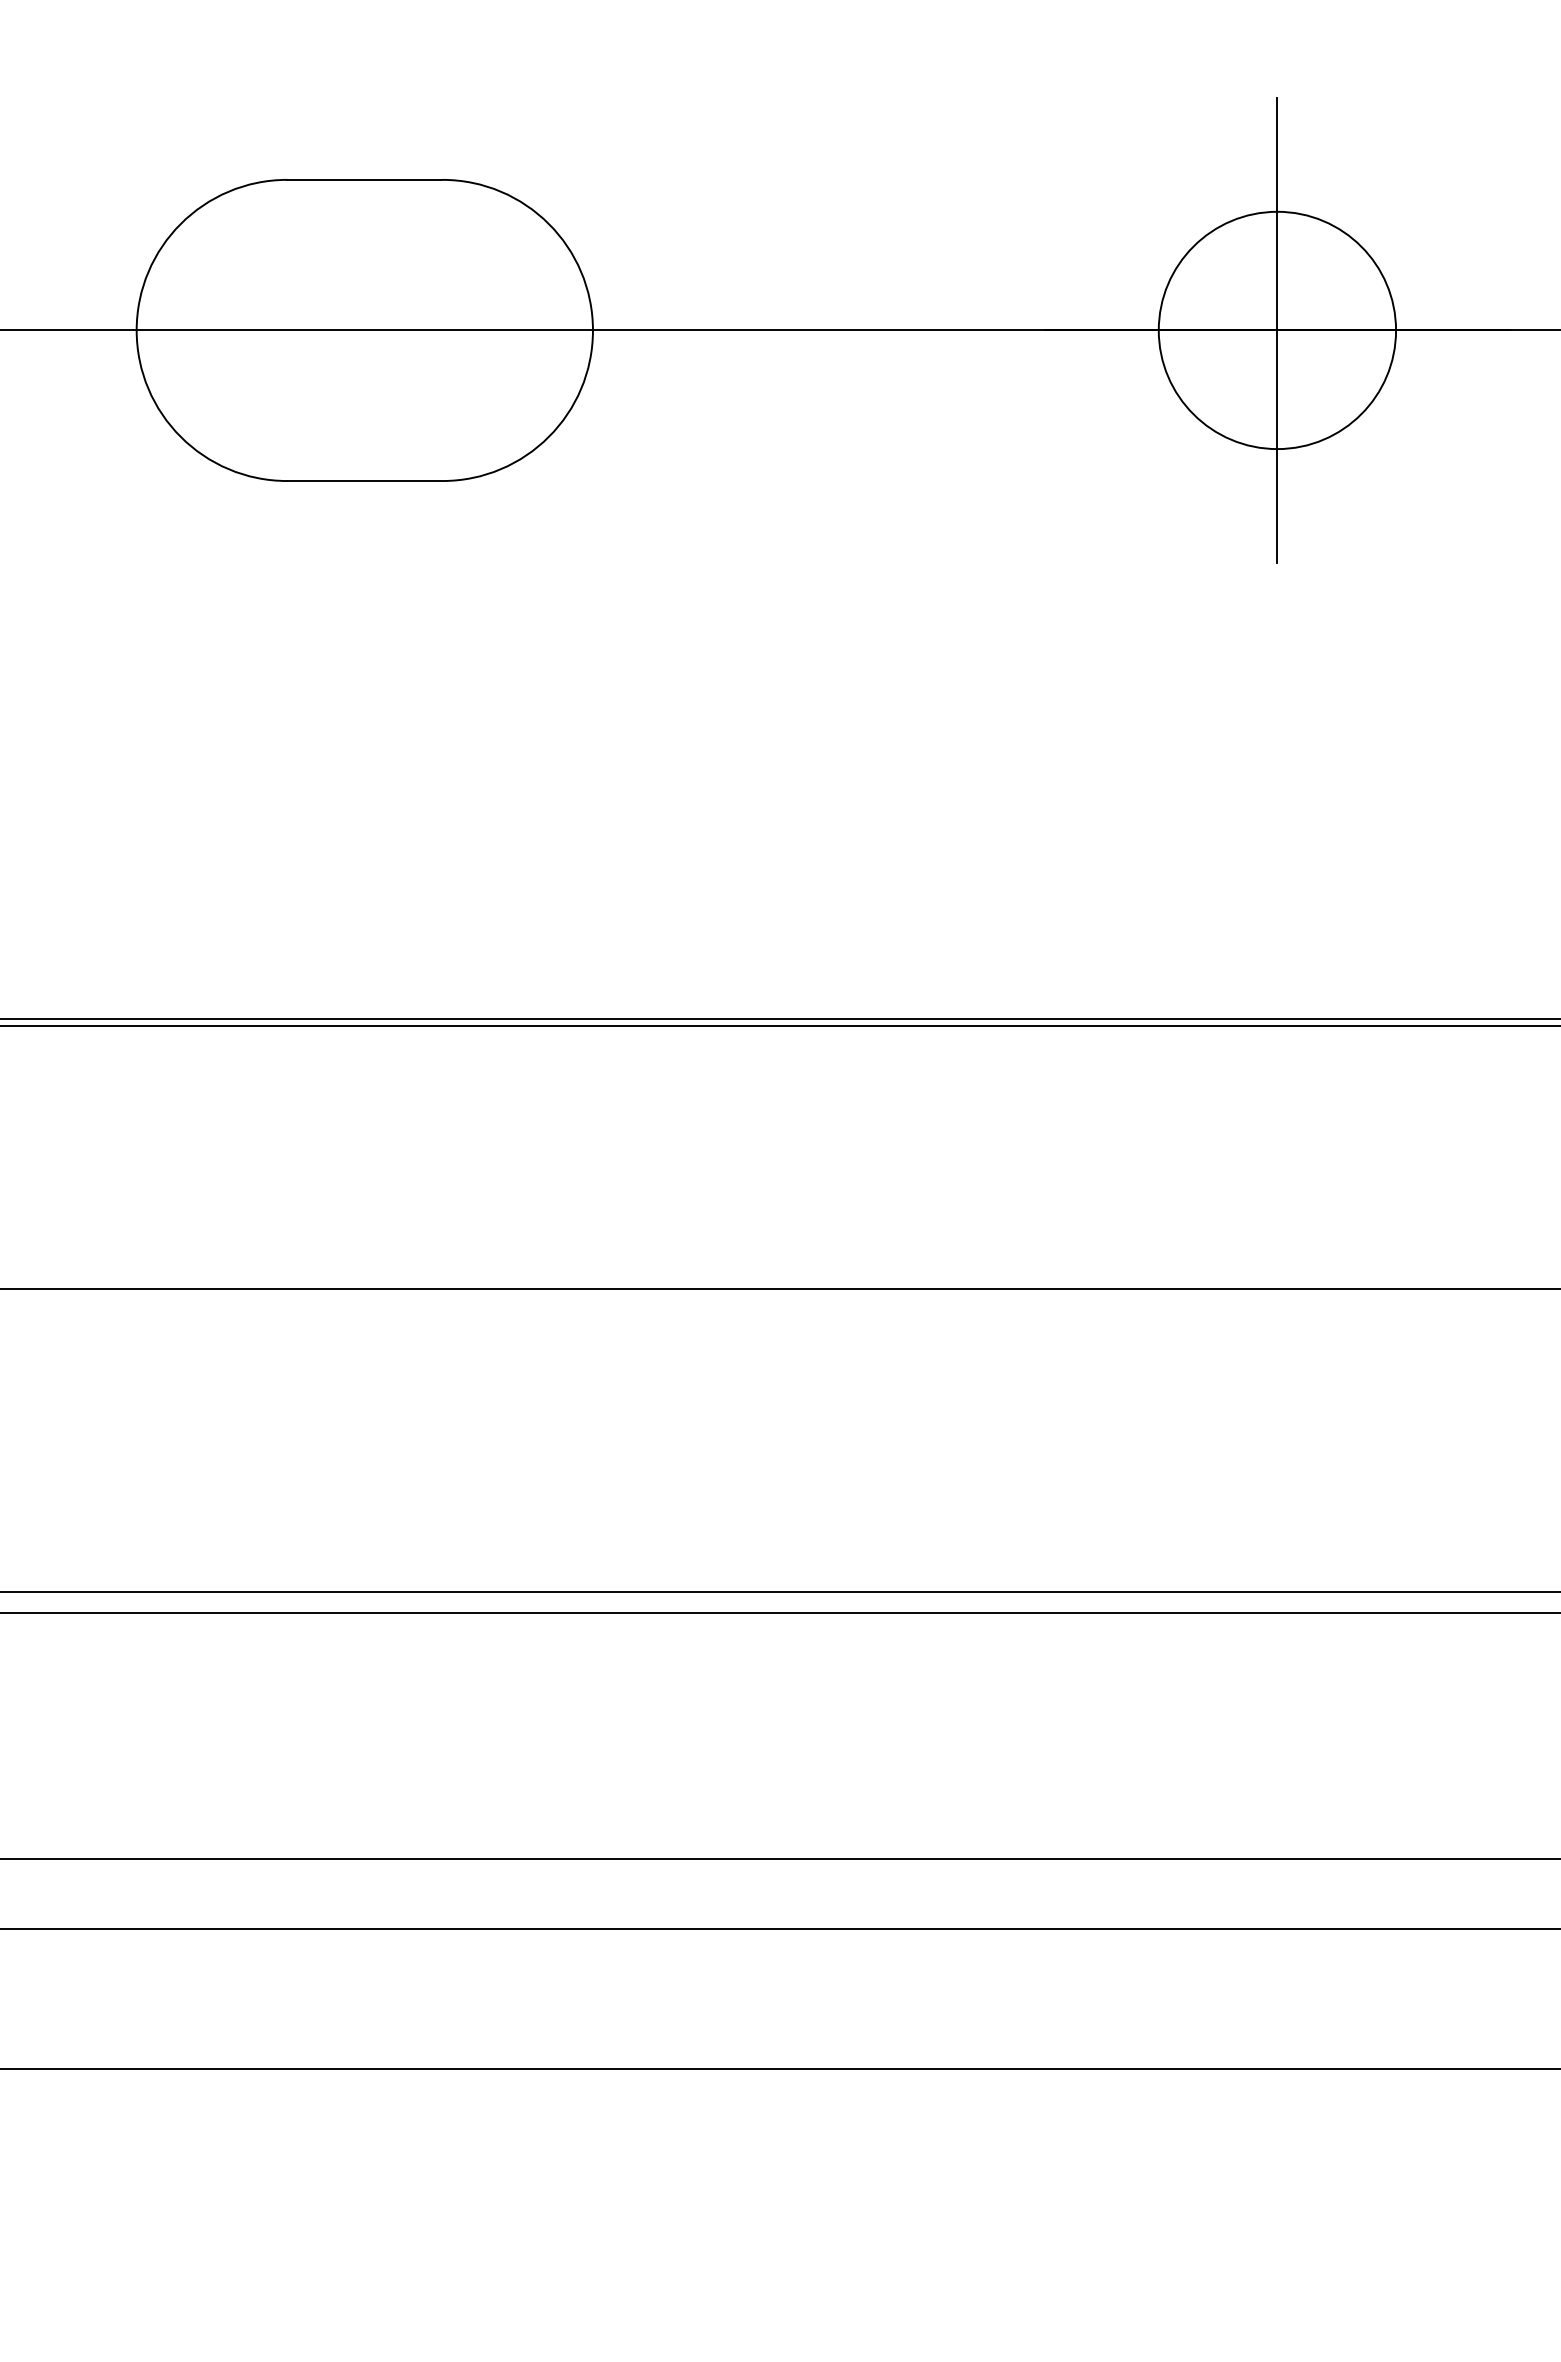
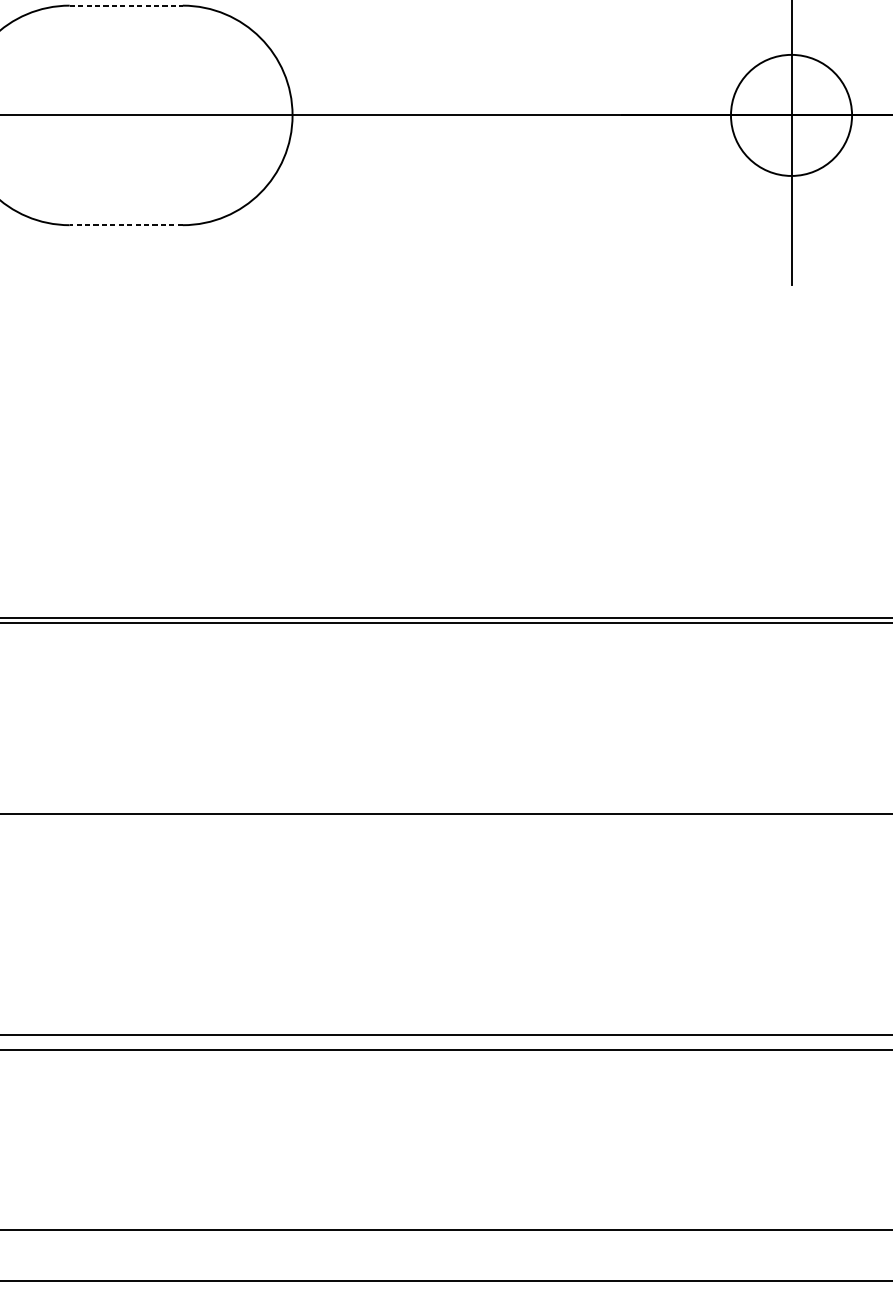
line: (364, 179) -> (126, 5), solid -> dashed
circle: (1277, 330) -> (791, 115), size x0.7
line: (364, 481) -> (126, 225), solid -> dashed

